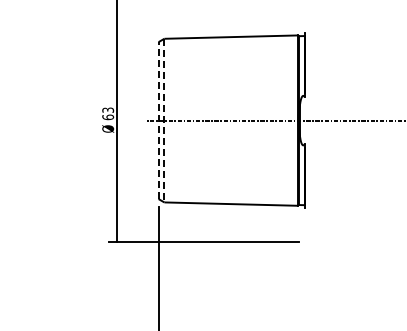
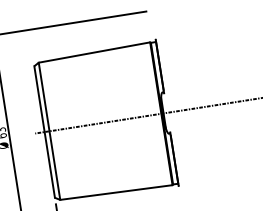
line: (158, 120) -> (44, 131), dashed -> solid
line: (164, 120) -> (49, 131), dashed -> solid

